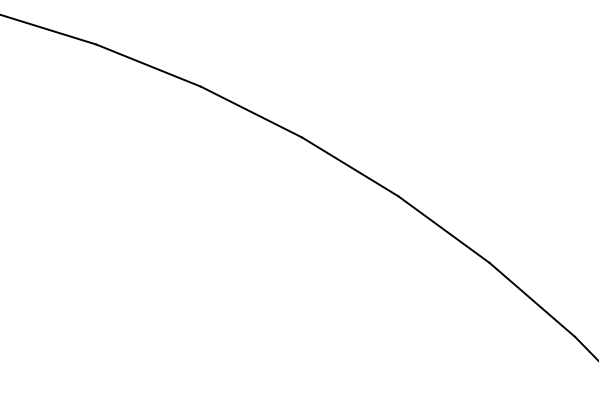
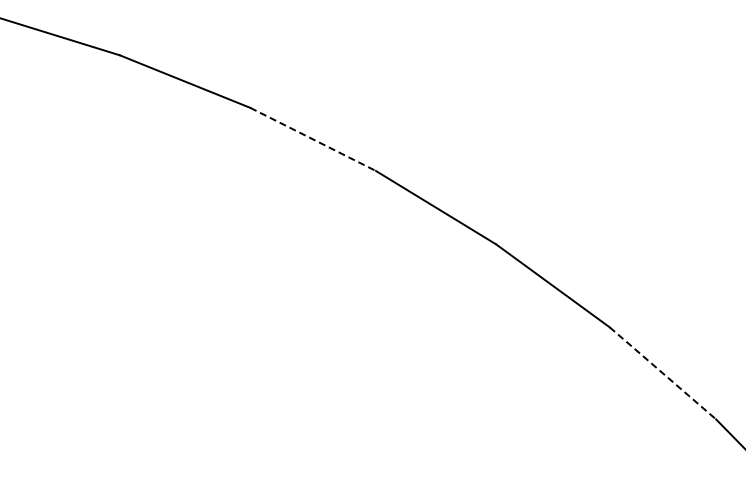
line: (251, 112) -> (313, 139), solid -> dashed
line: (532, 299) -> (663, 373), solid -> dashed

